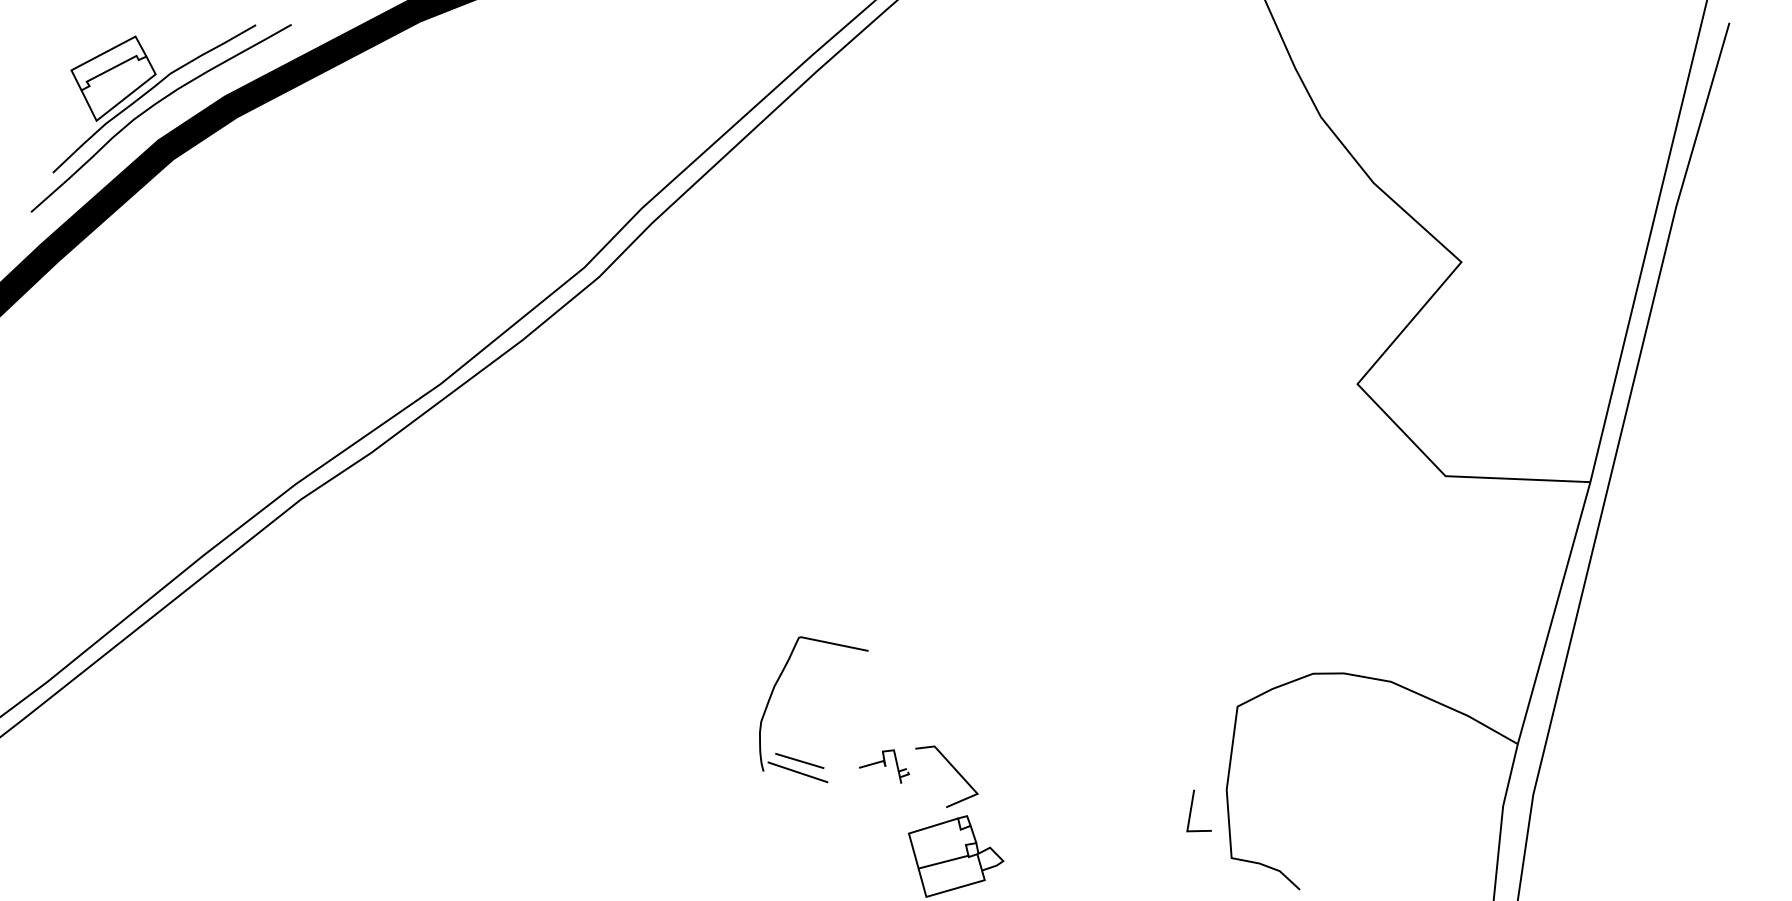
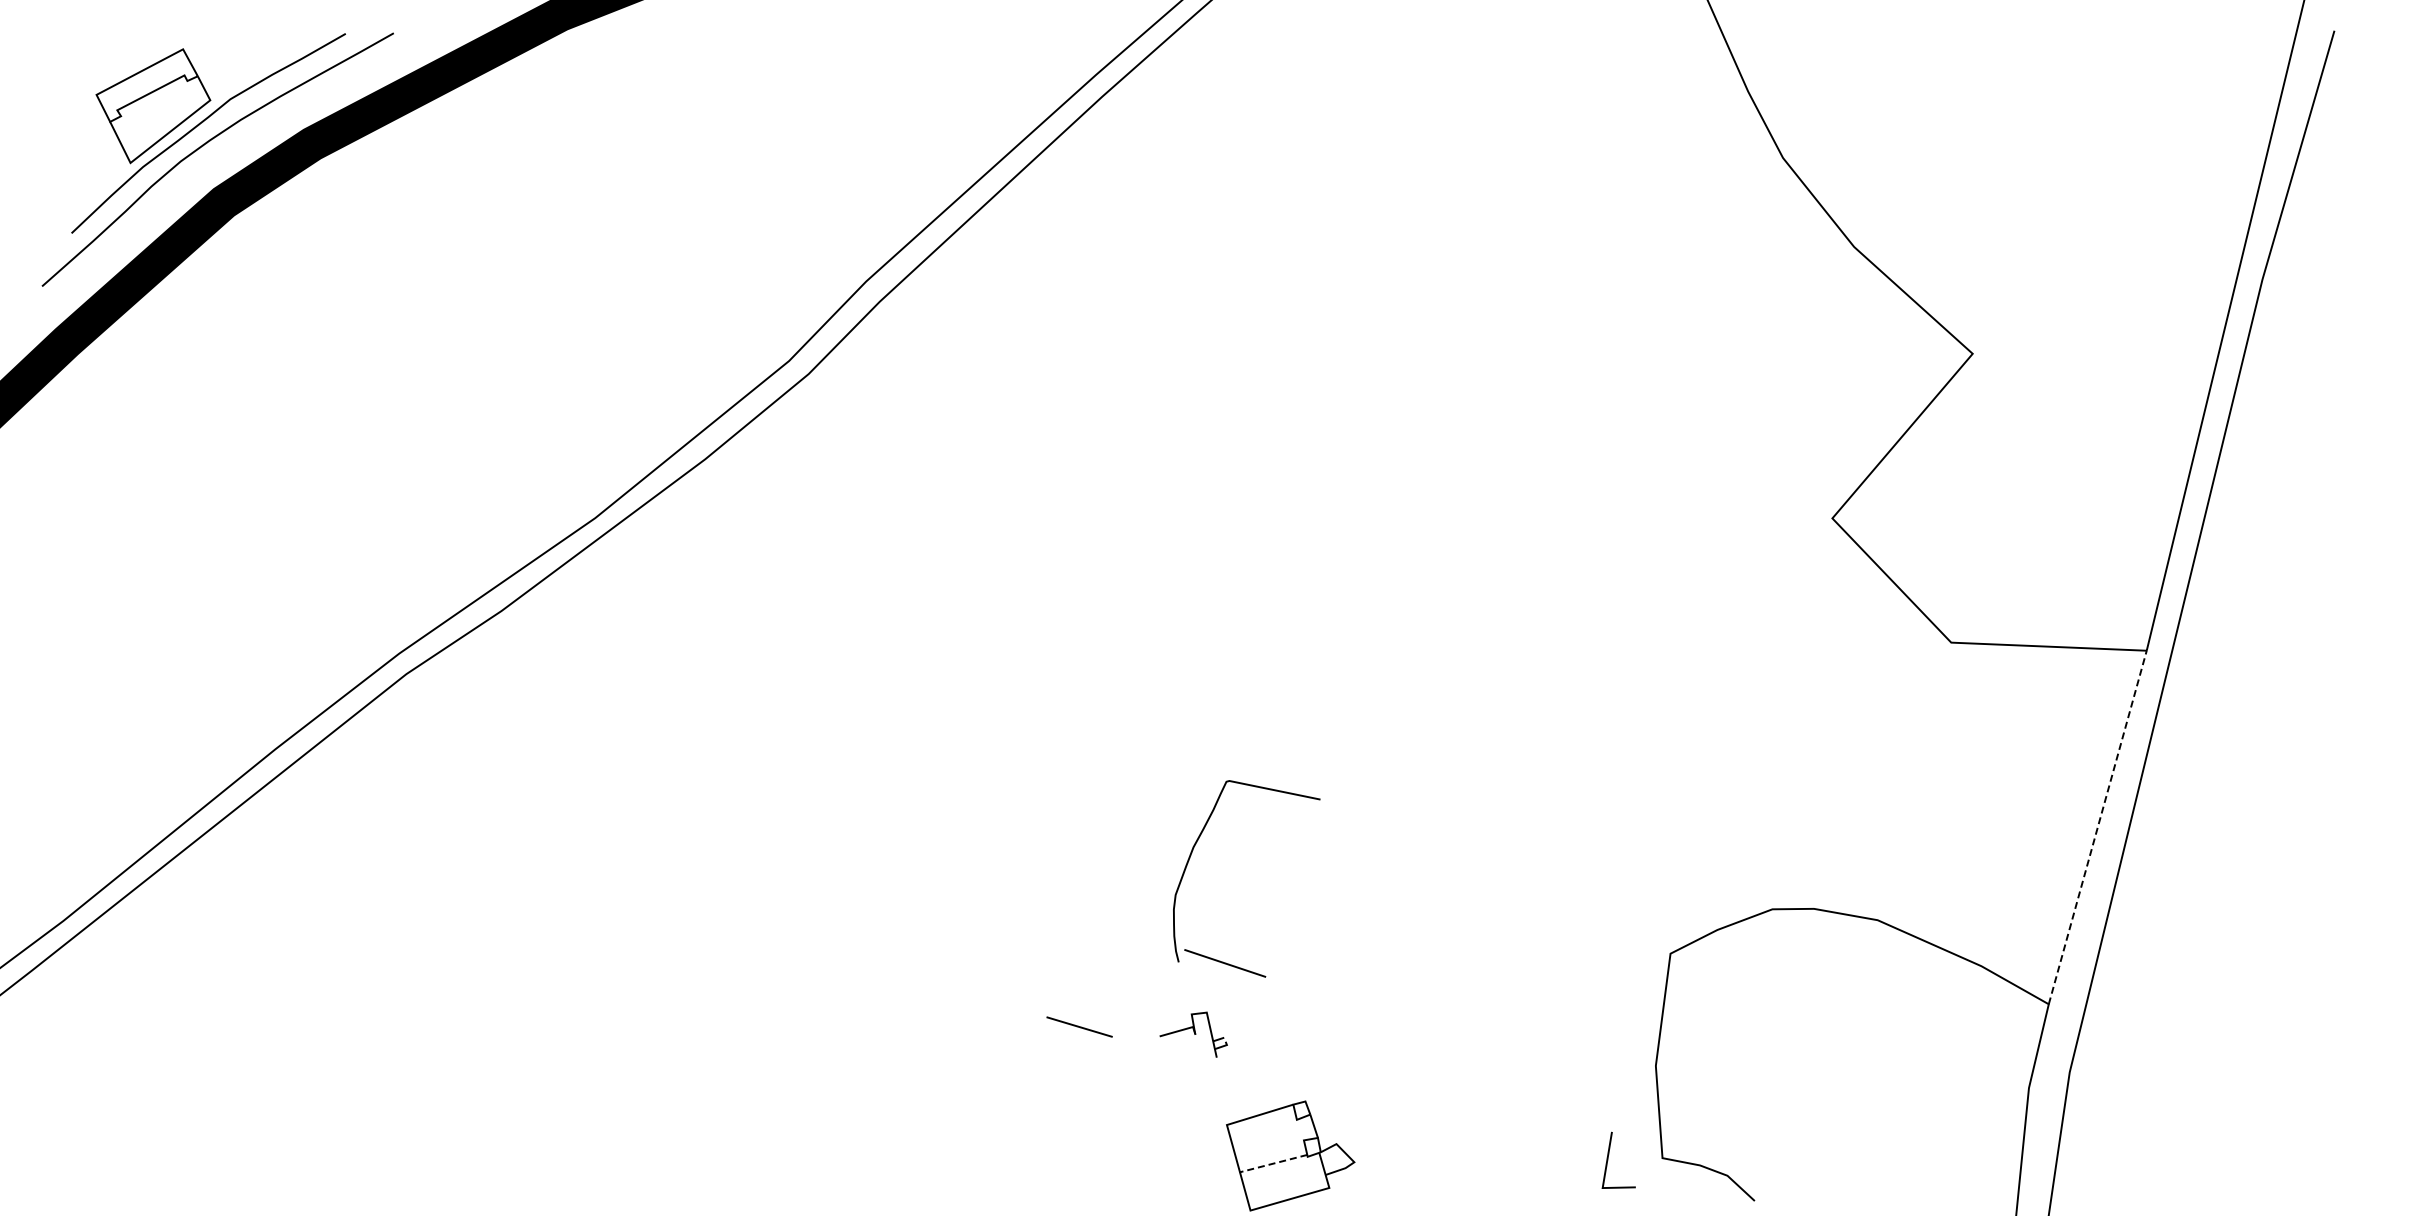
line: (1553, 613) -> (2097, 827), solid -> dashed
part: (772, 694) -> (1190, 858), moved
curve: (953, 768) -> (1287, 1037), removed
line: (1191, 810) -> (1608, 1159), moved
line: (943, 862) -> (1273, 1163), solid -> dashed

